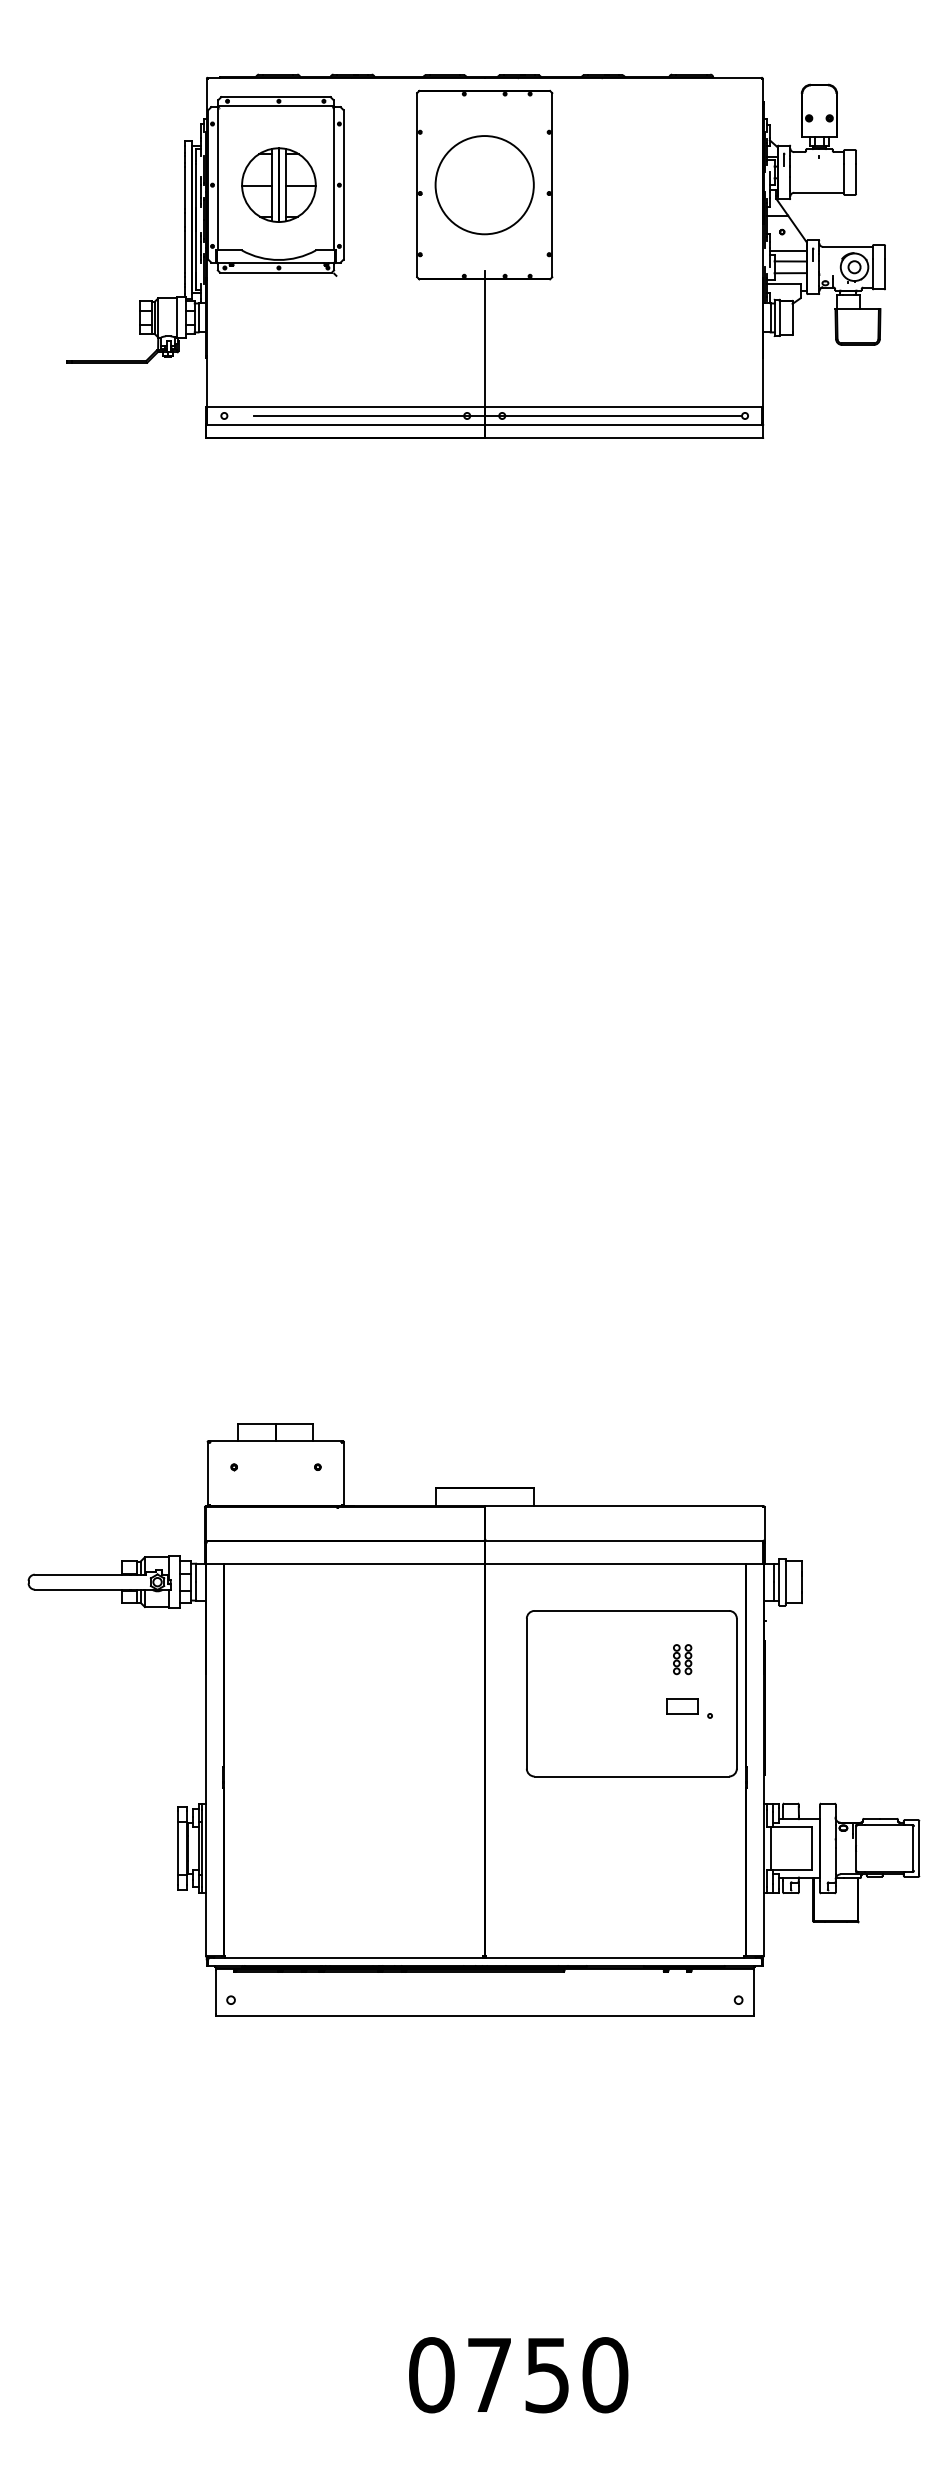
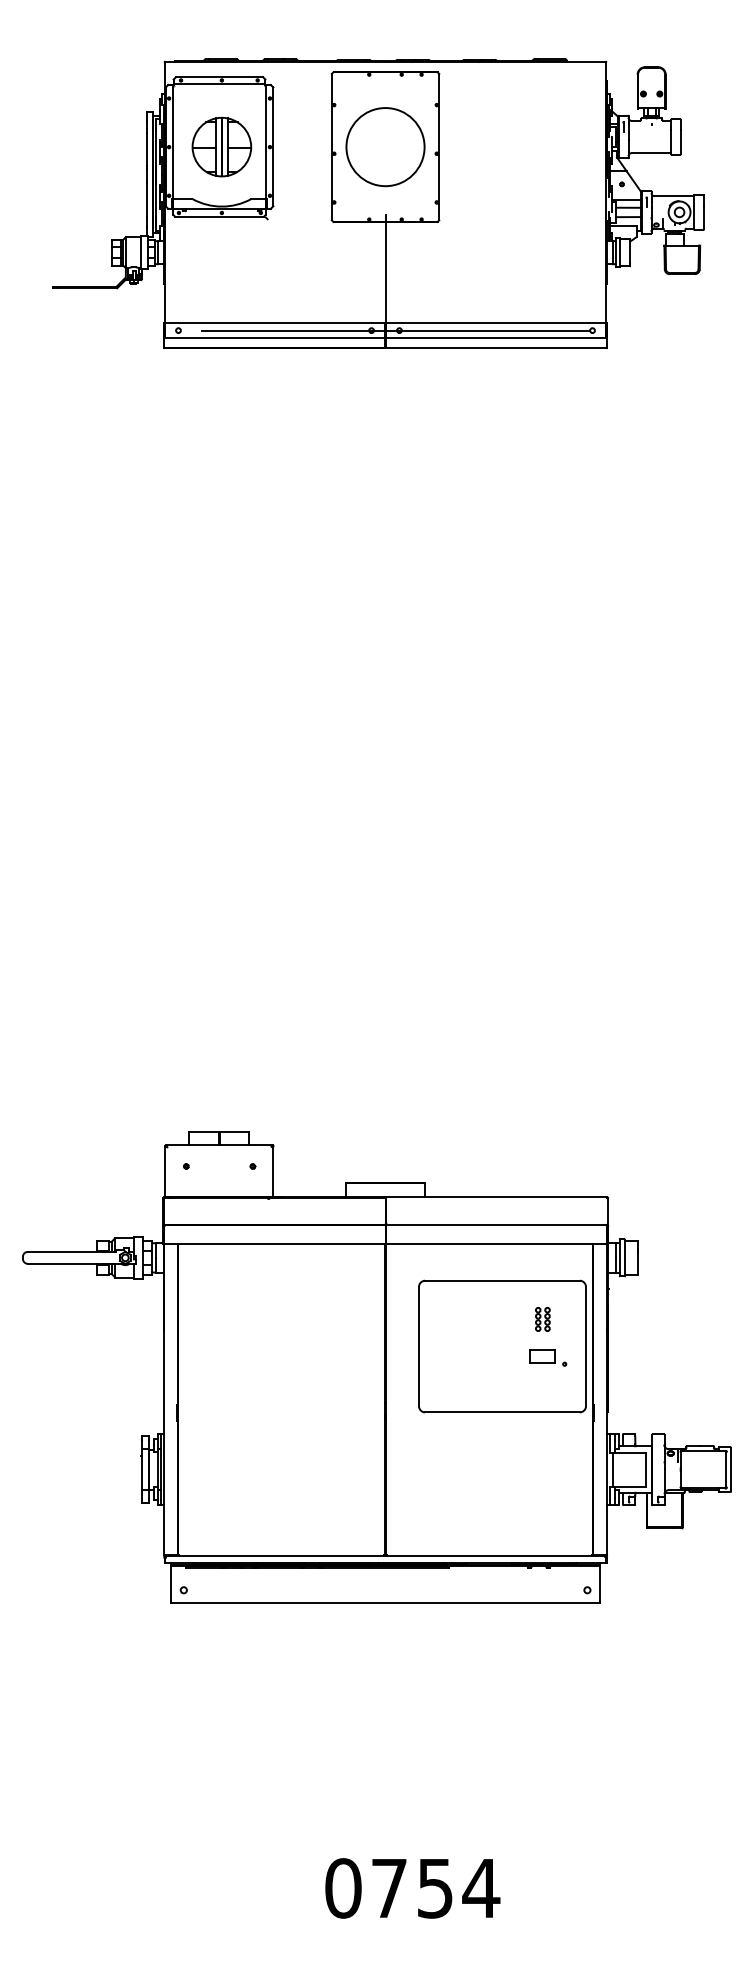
text: (605, 2375) -> (481, 1888), 0750 -> 0754

